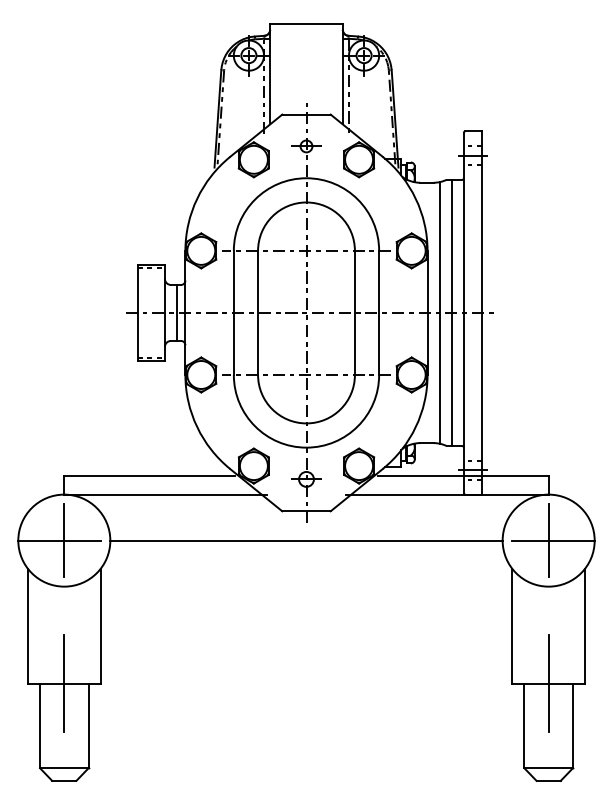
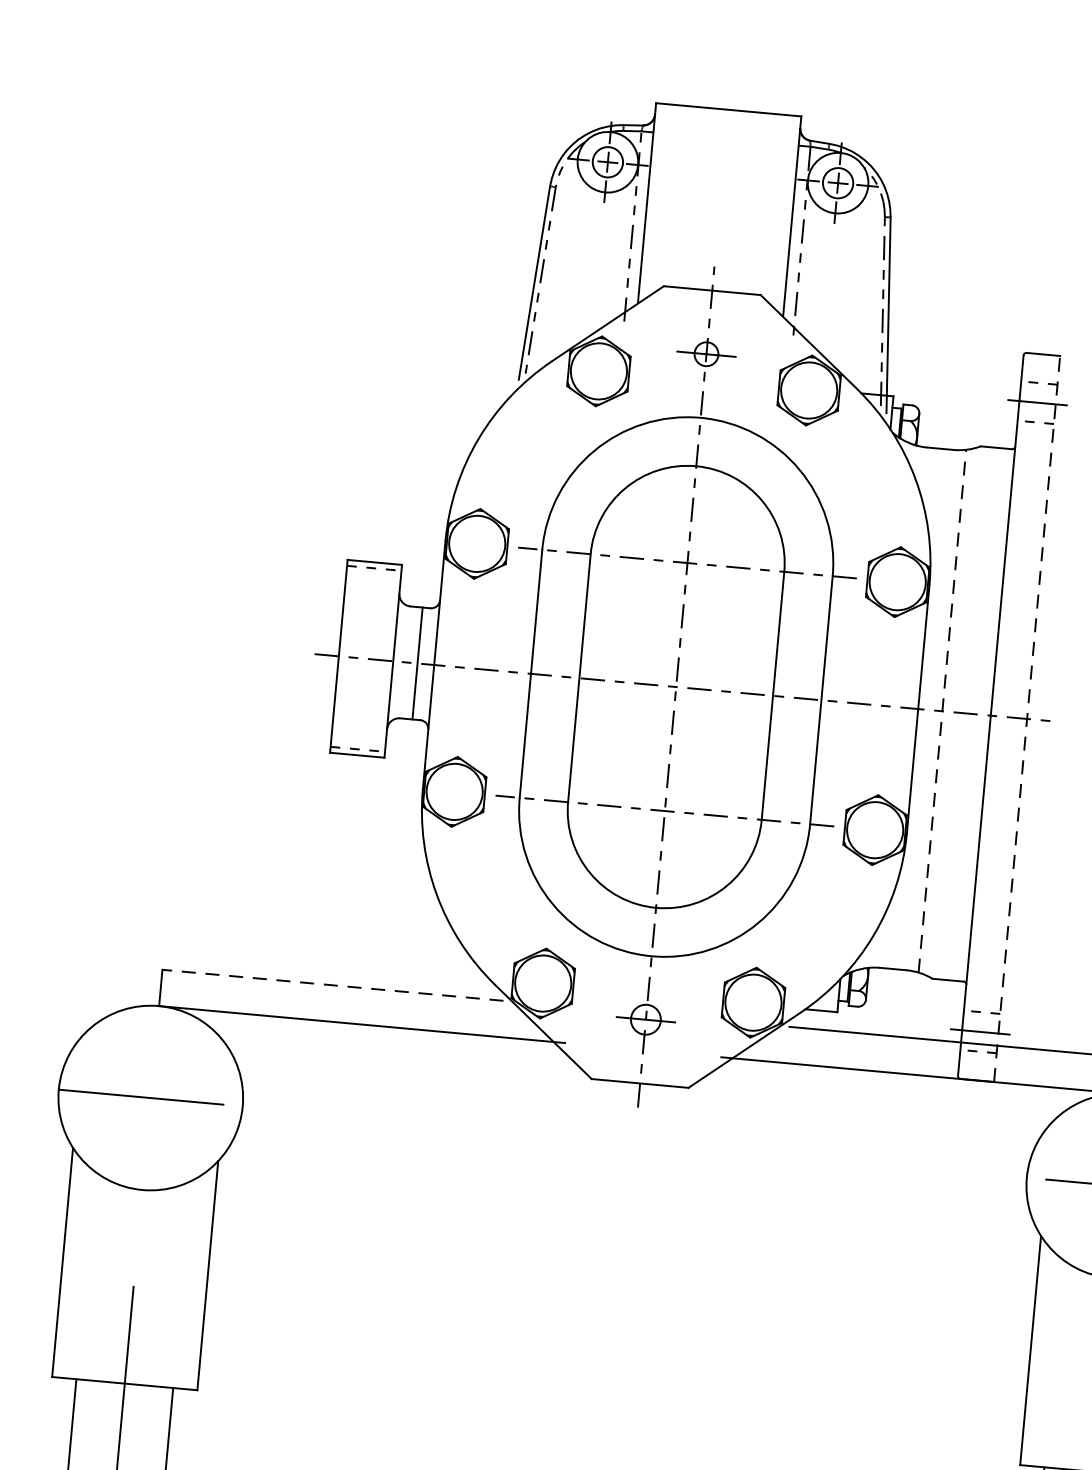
line: (439, 312) -> (942, 710), solid -> dashed
line: (451, 312) -> (966, 712), removed
line: (482, 312) -> (1028, 718), solid -> dashed
line: (149, 476) -> (332, 985), solid -> dashed
line: (64, 540) -> (151, 1097), removed
line: (306, 540) -> (634, 1141), removed

